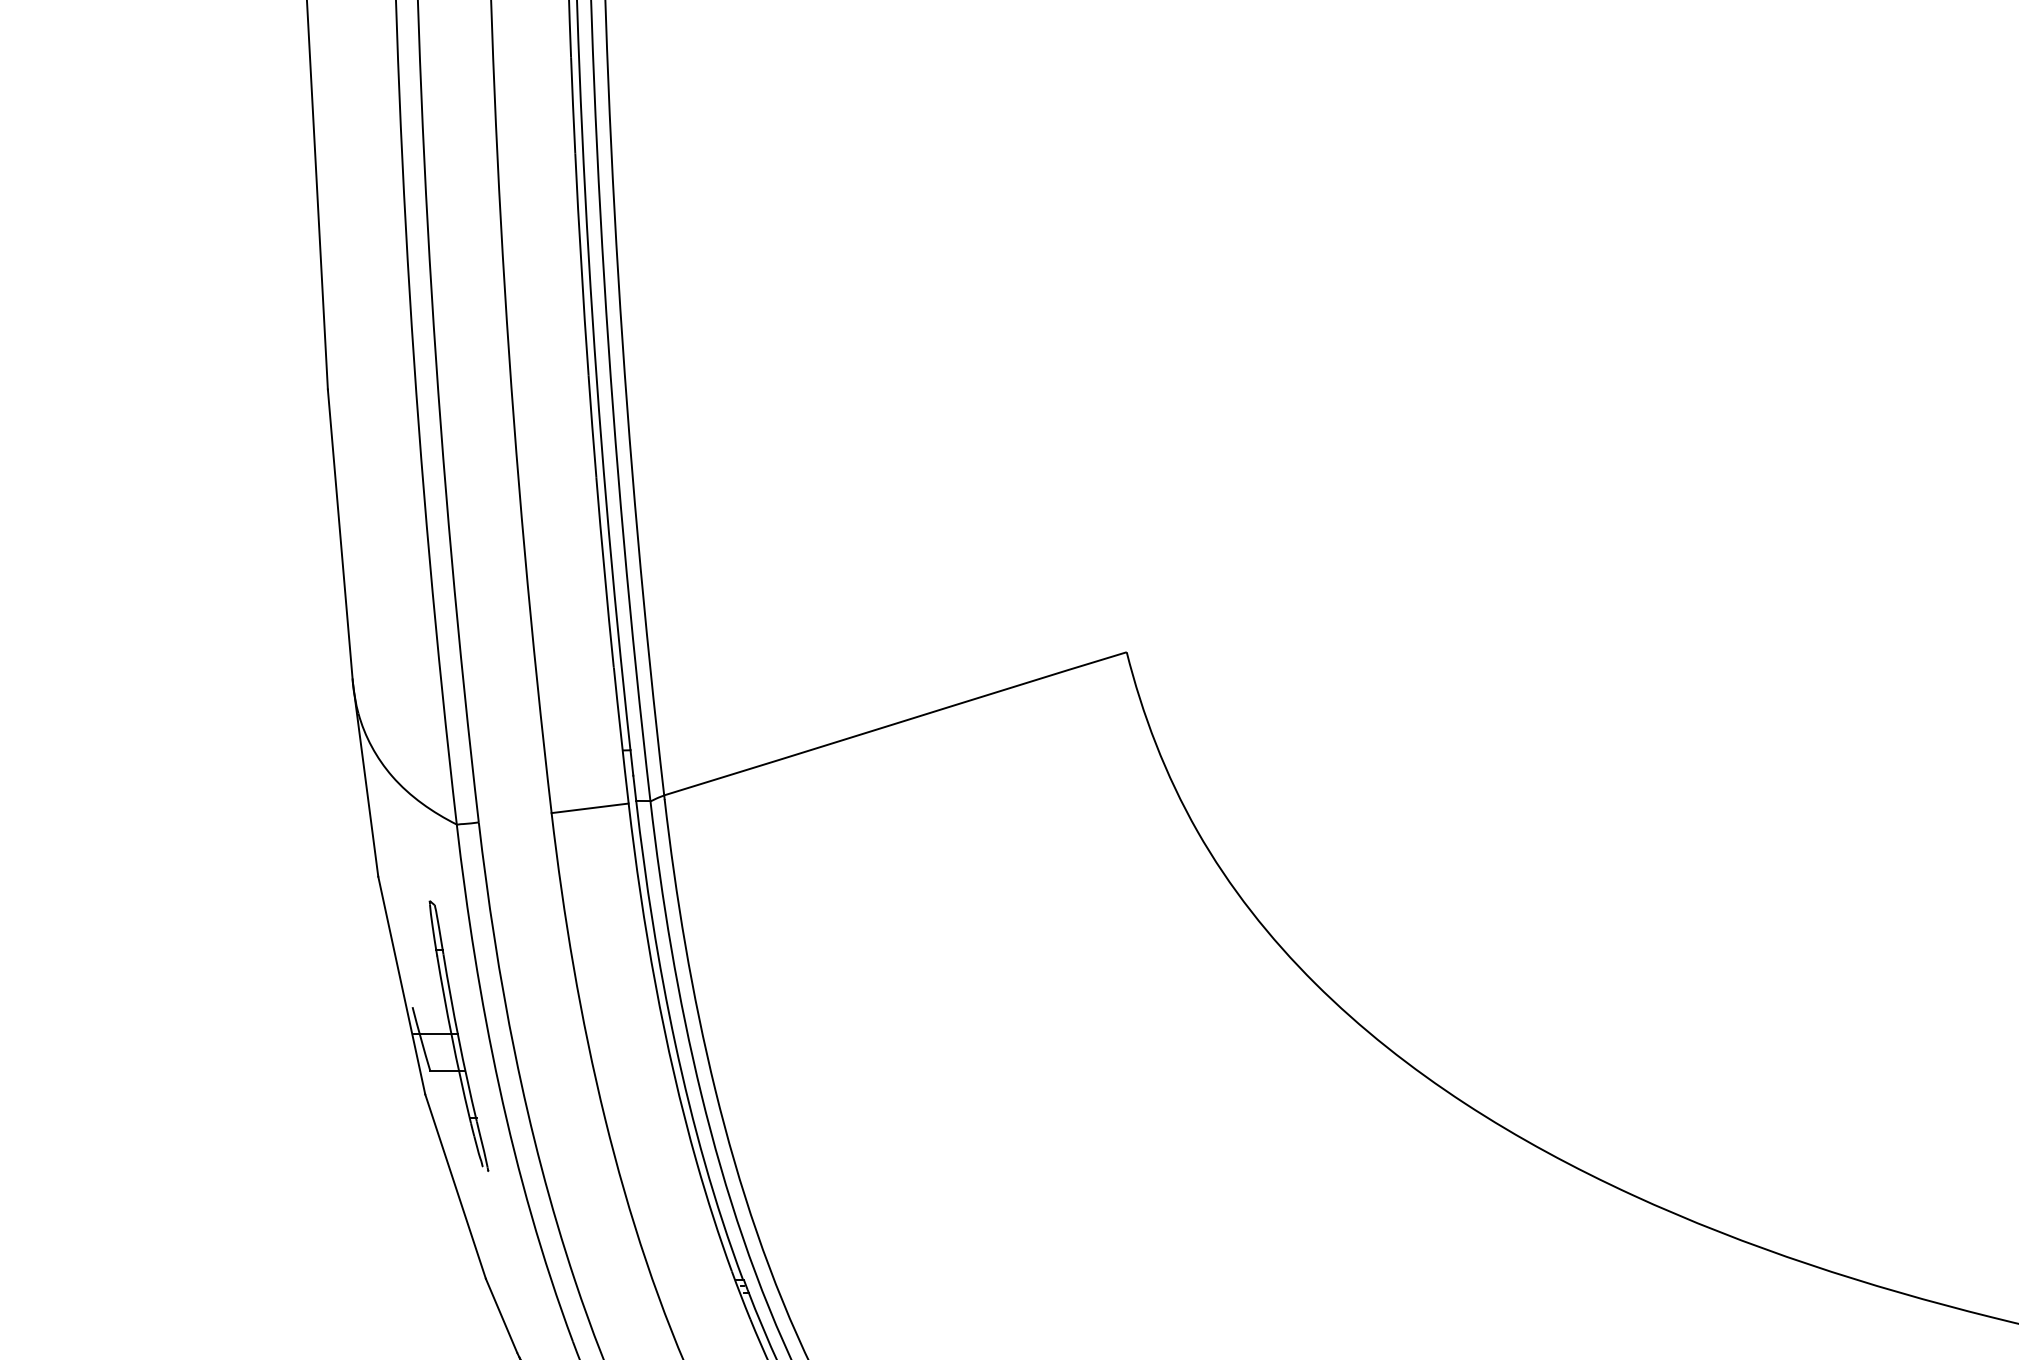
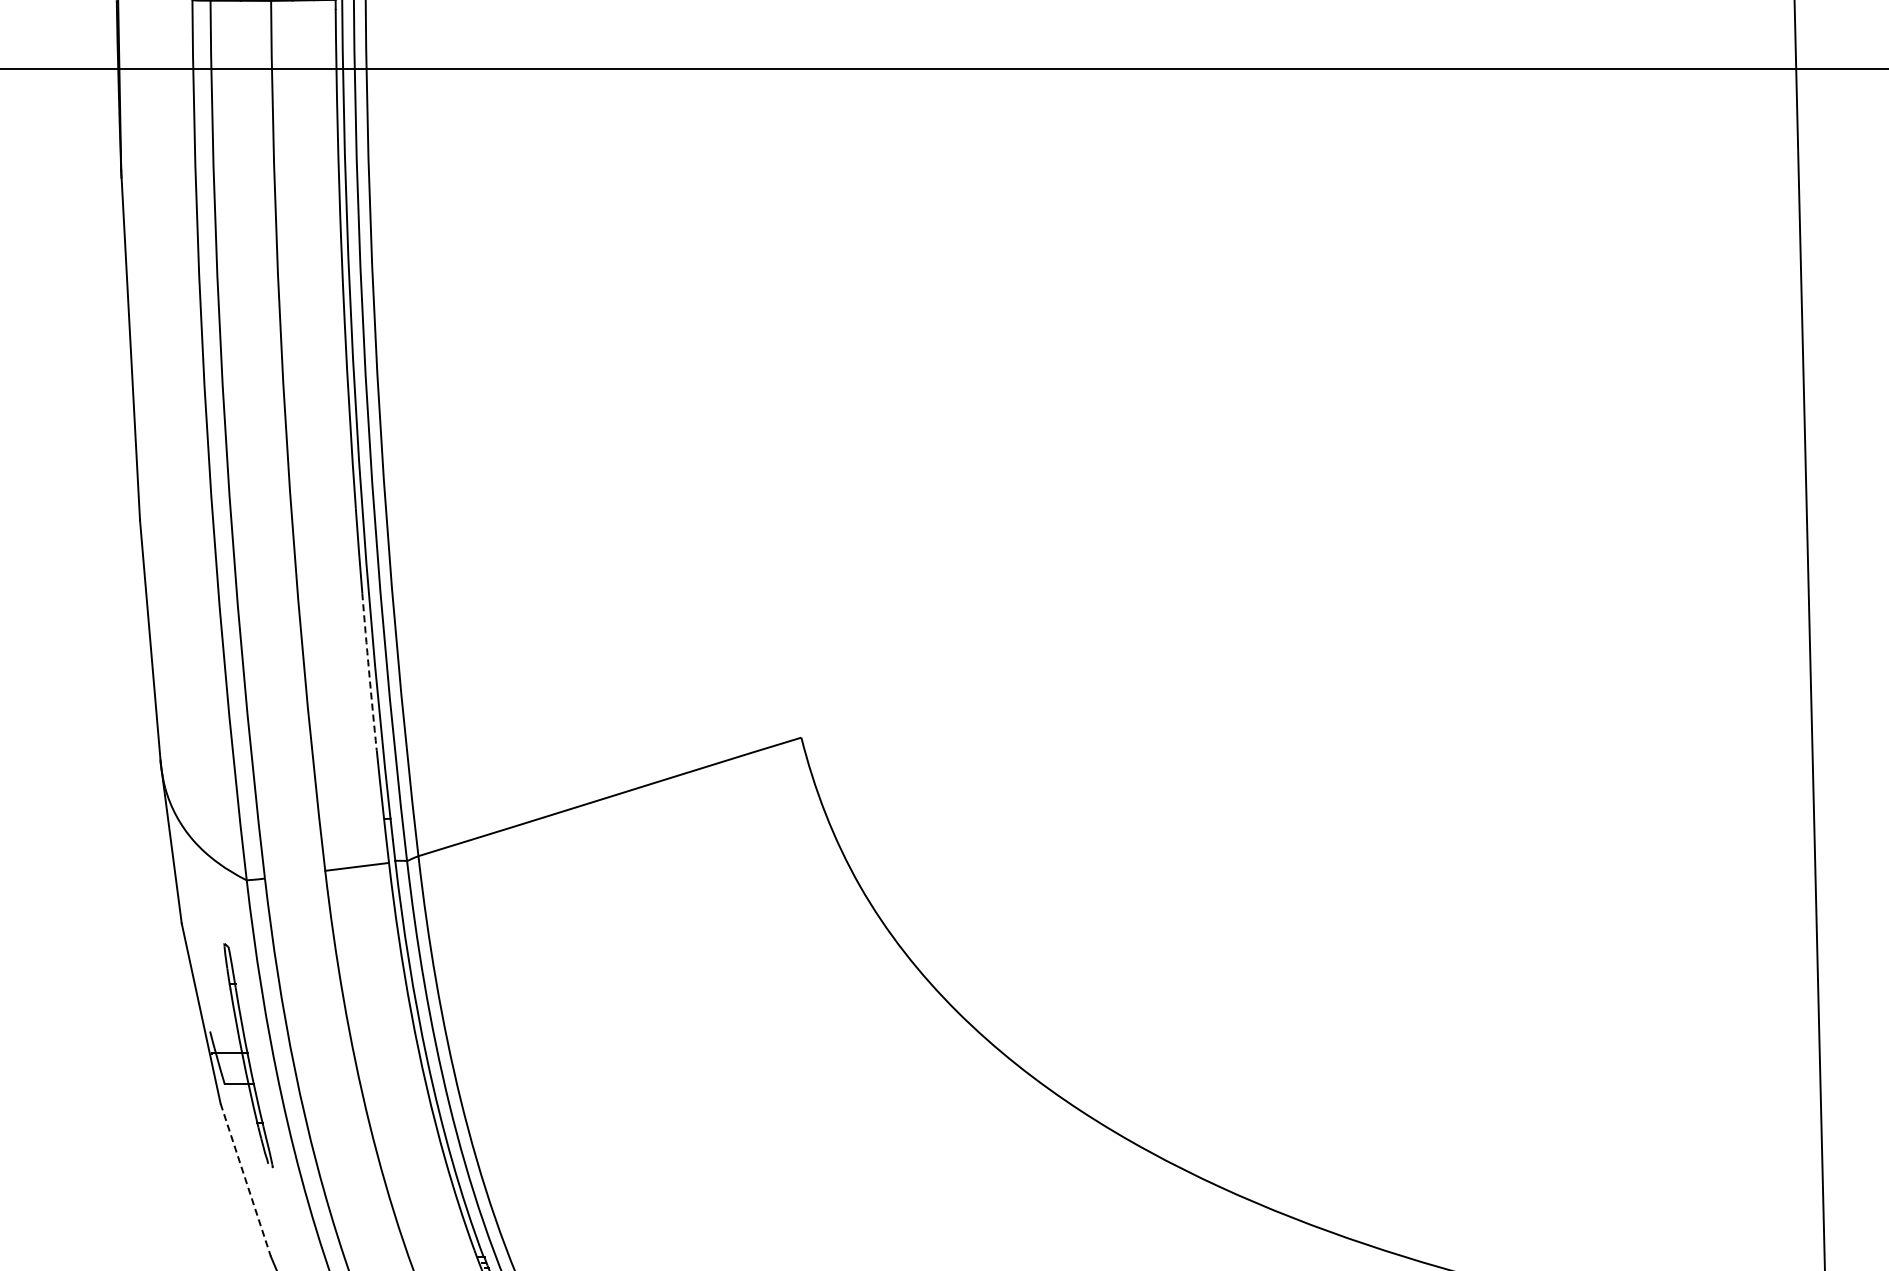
arc: (605, 572) -> (369, 671), solid -> dashed
line: (455, 1187) -> (245, 1180), solid -> dashed

